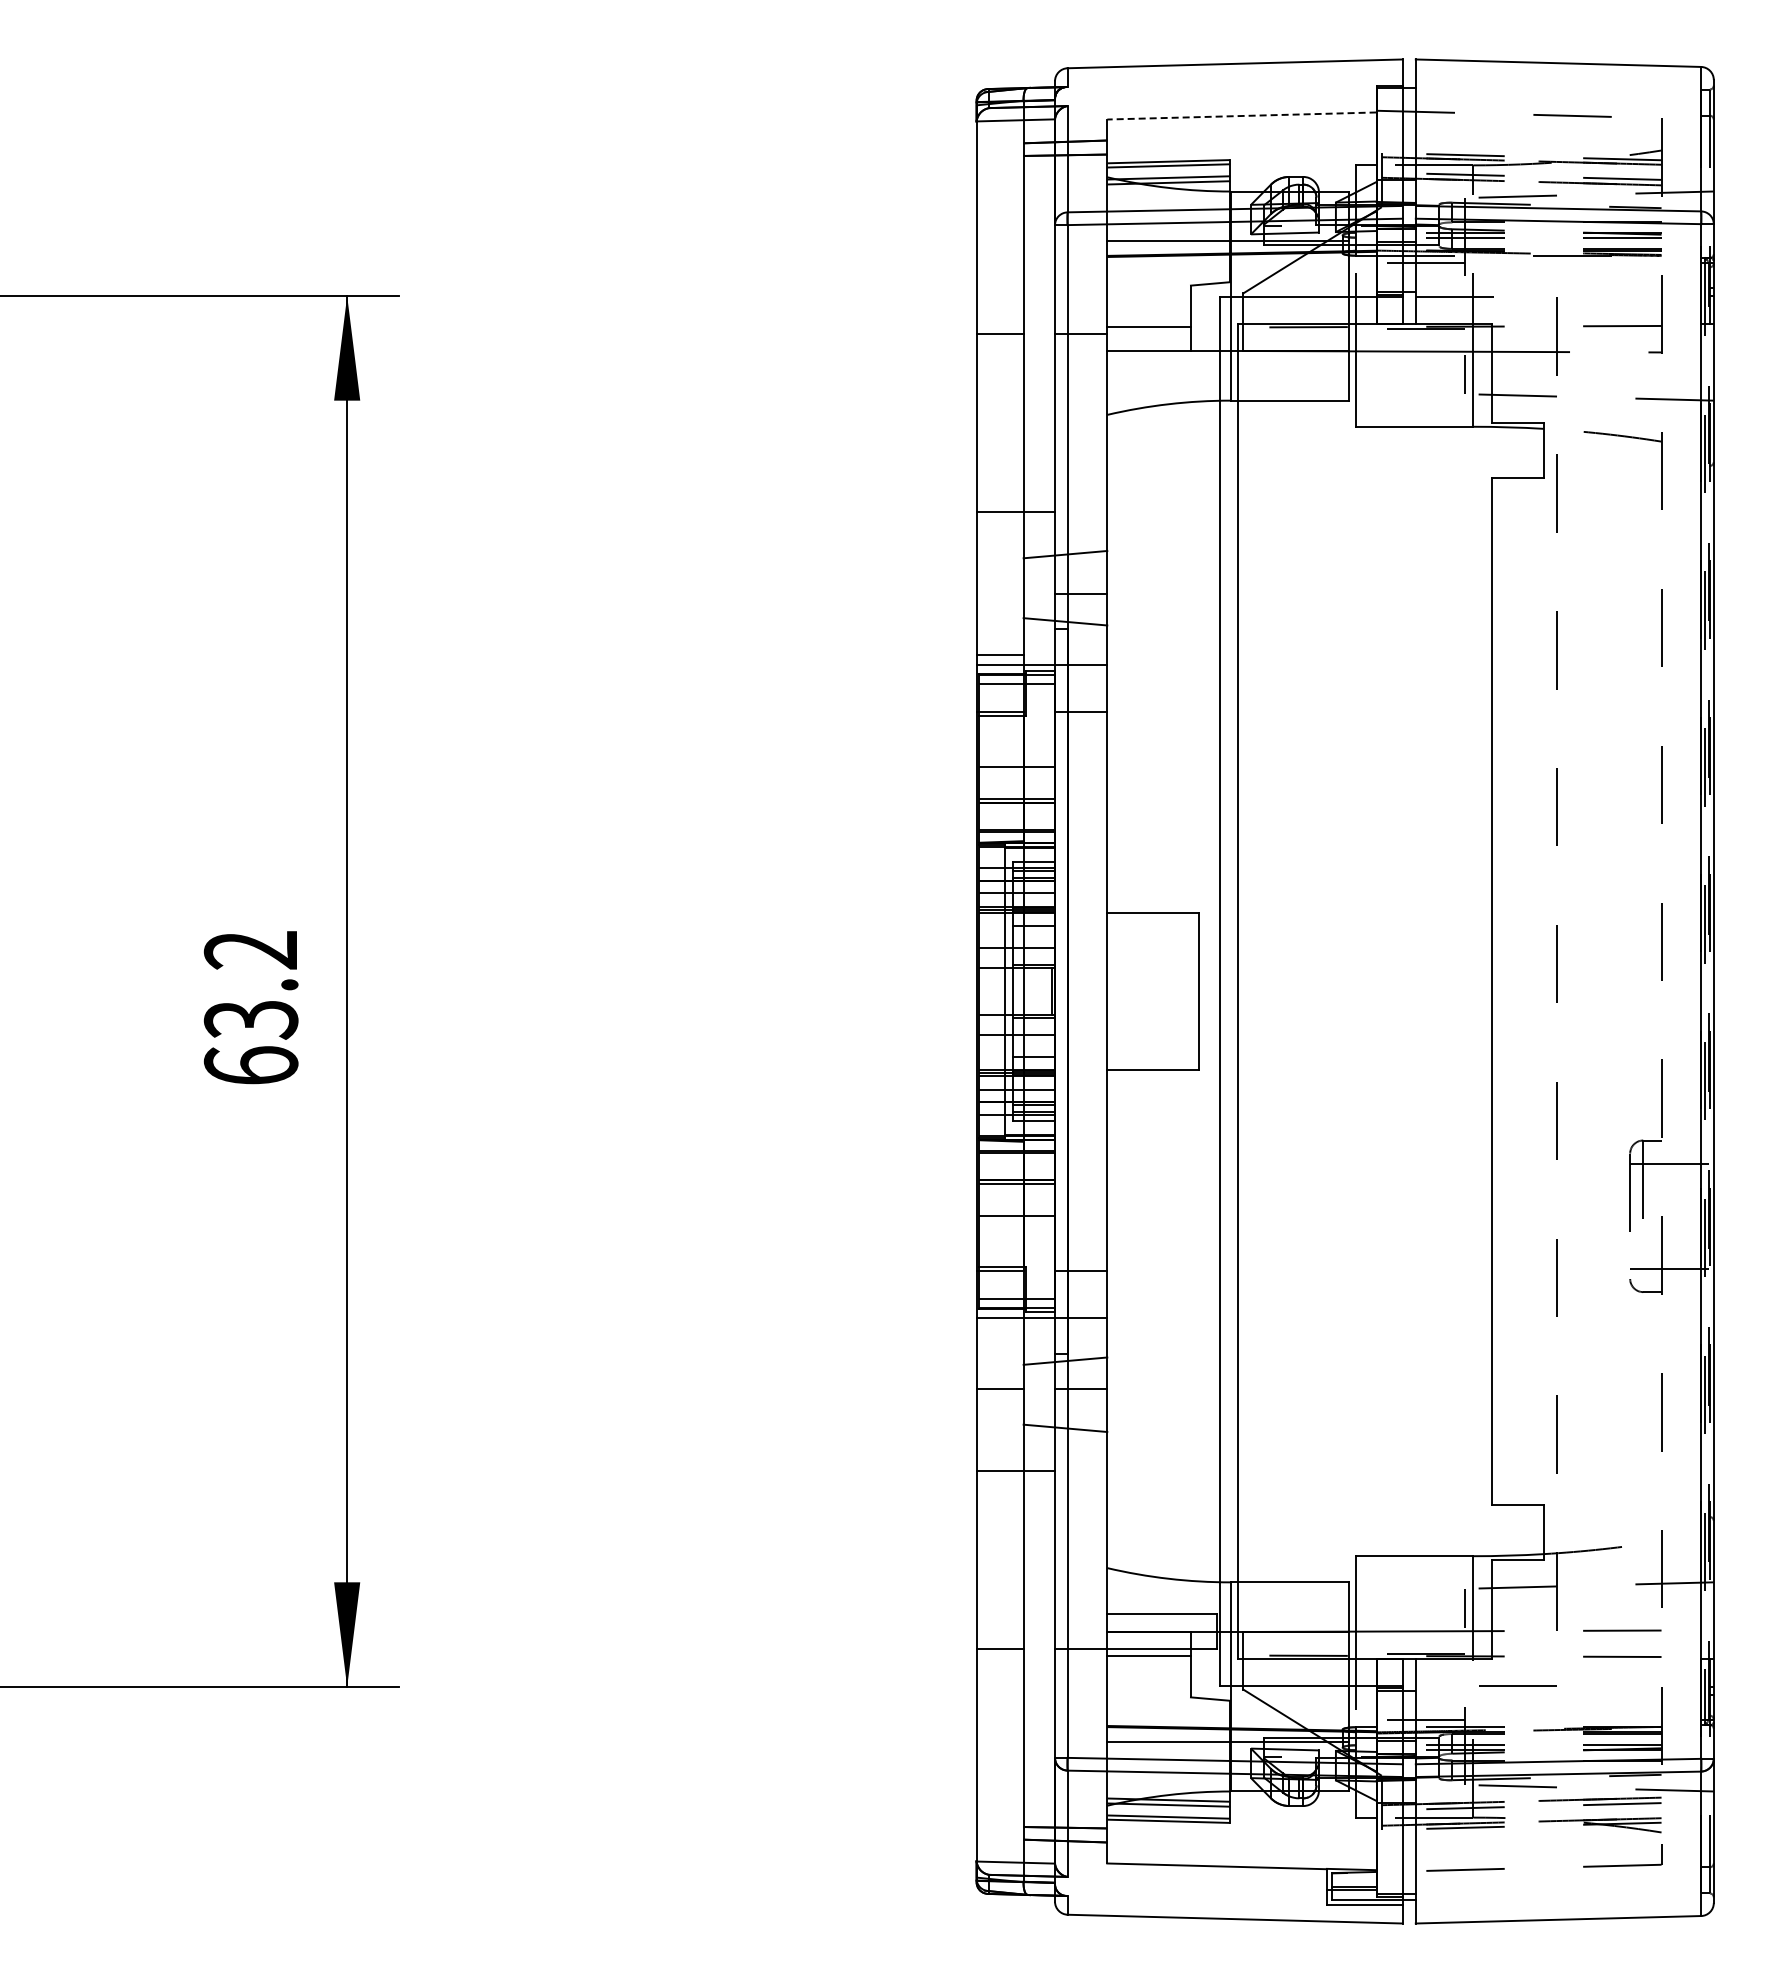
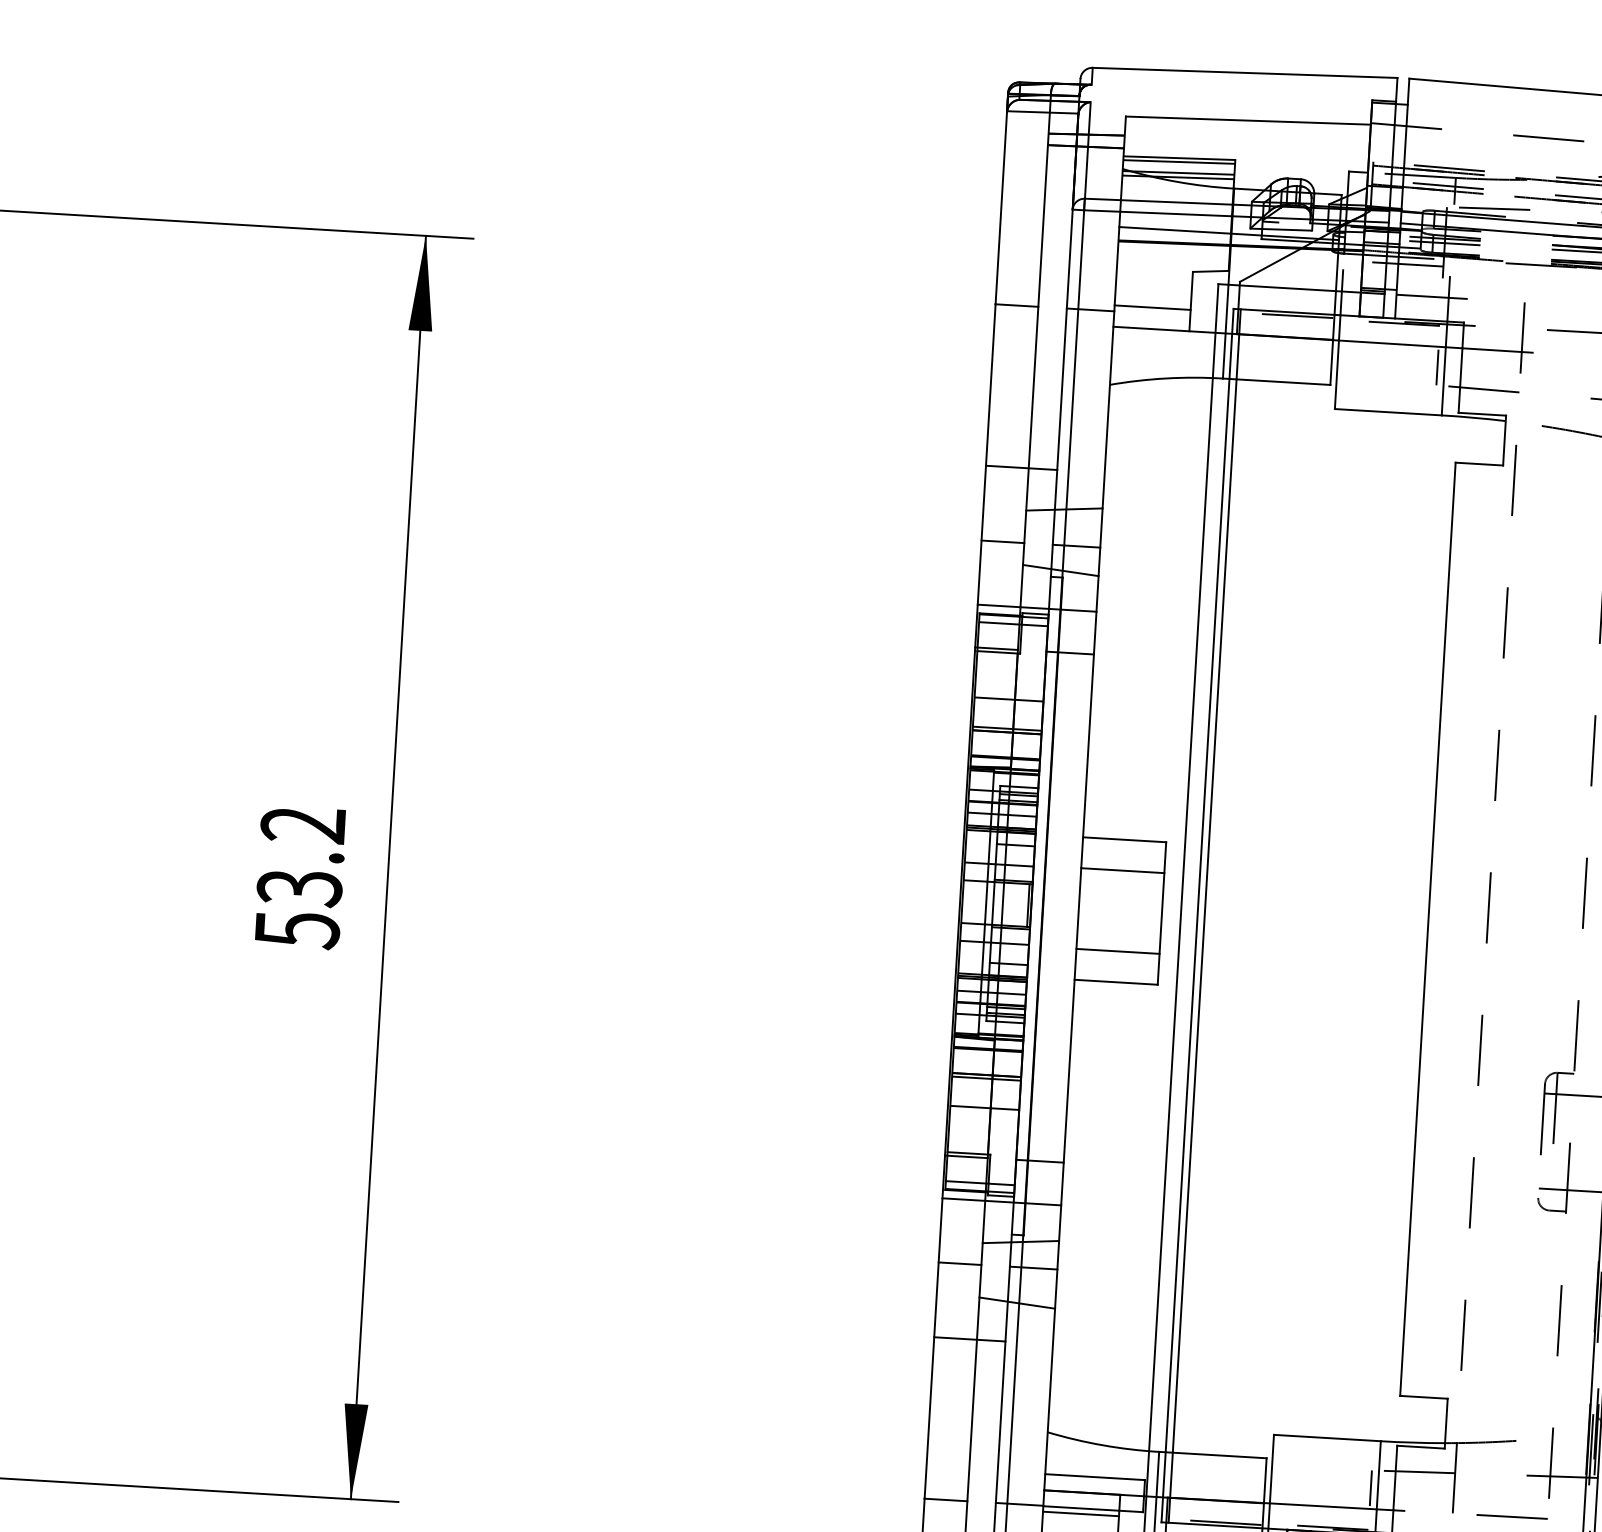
line: (1241, 116) -> (1247, 121), dashed -> solid
line: (999, 655) -> (1002, 542), moved
line: (1152, 947) -> (1122, 871), added
line: (1245, 991) -> (1204, 916), added
line: (1152, 1035) -> (1117, 950), added
text: (250, 1066) -> (296, 930), 63.2 -> 53.2

